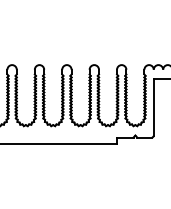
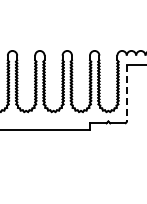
line: (153, 107) -> (126, 93), solid -> dashed

